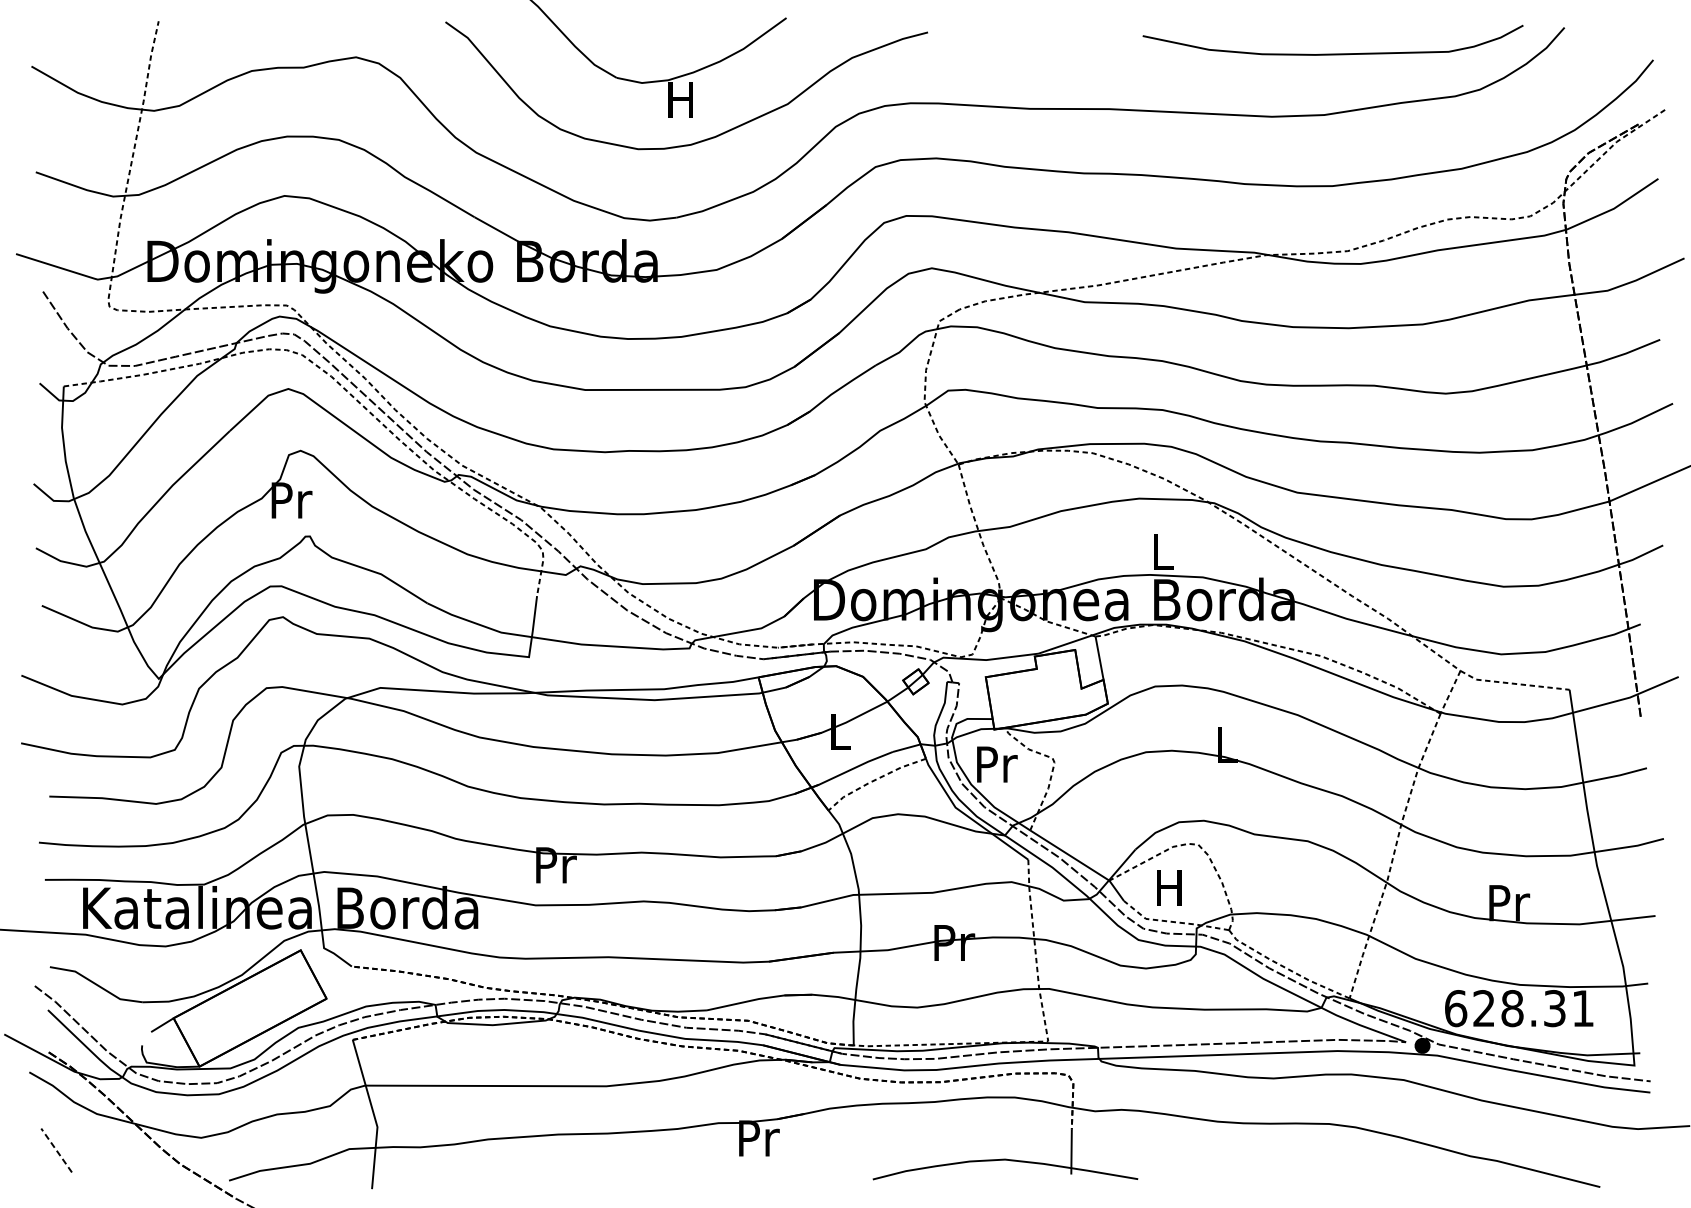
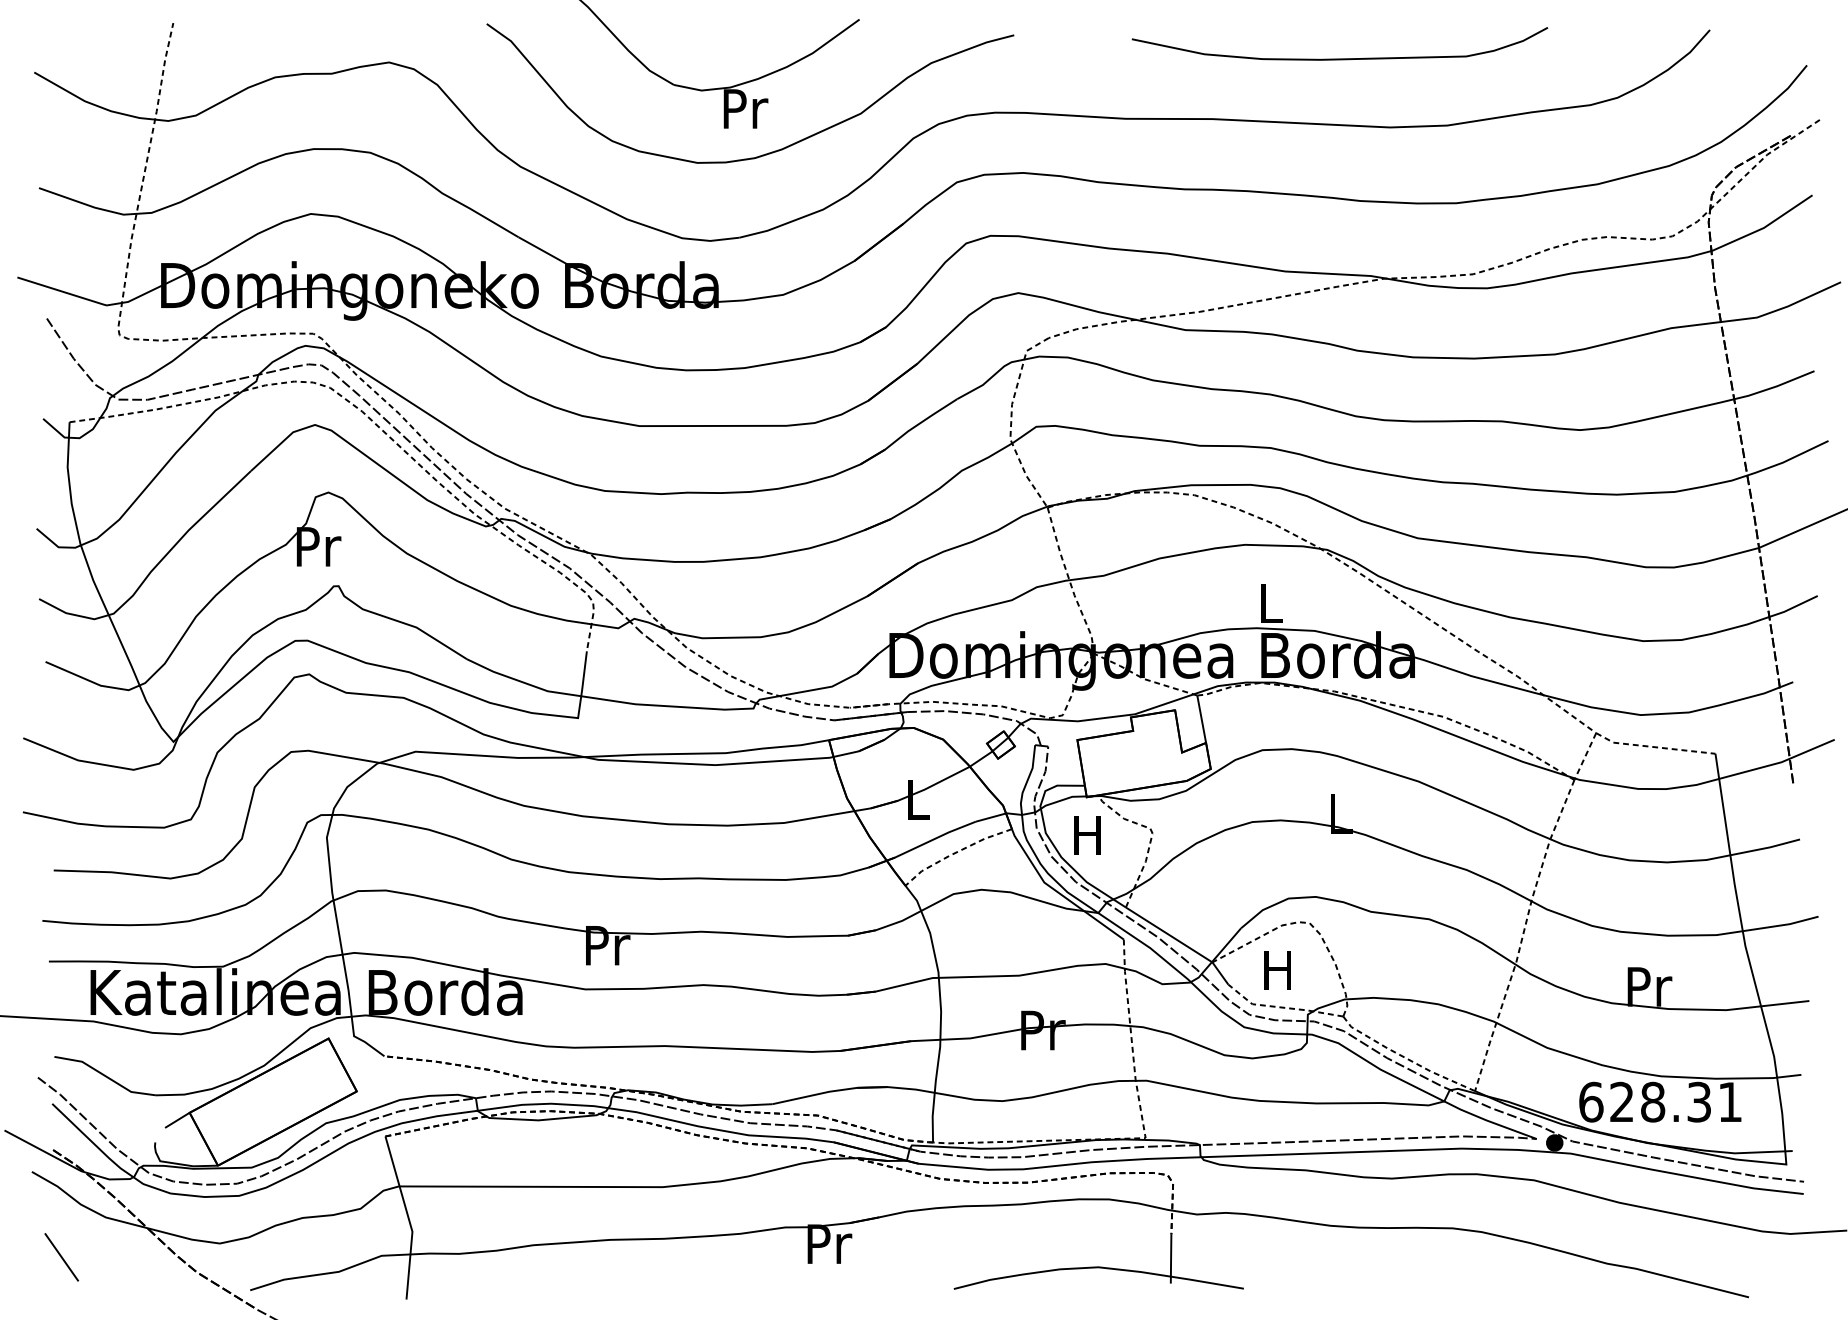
curve: (1332, 53) -> (1339, 58), moved
text: (682, 99) -> (745, 108), H -> Pr
text: (996, 764) -> (1089, 835), Pr -> H
line: (56, 1149) -> (61, 1256), dashed -> solid

